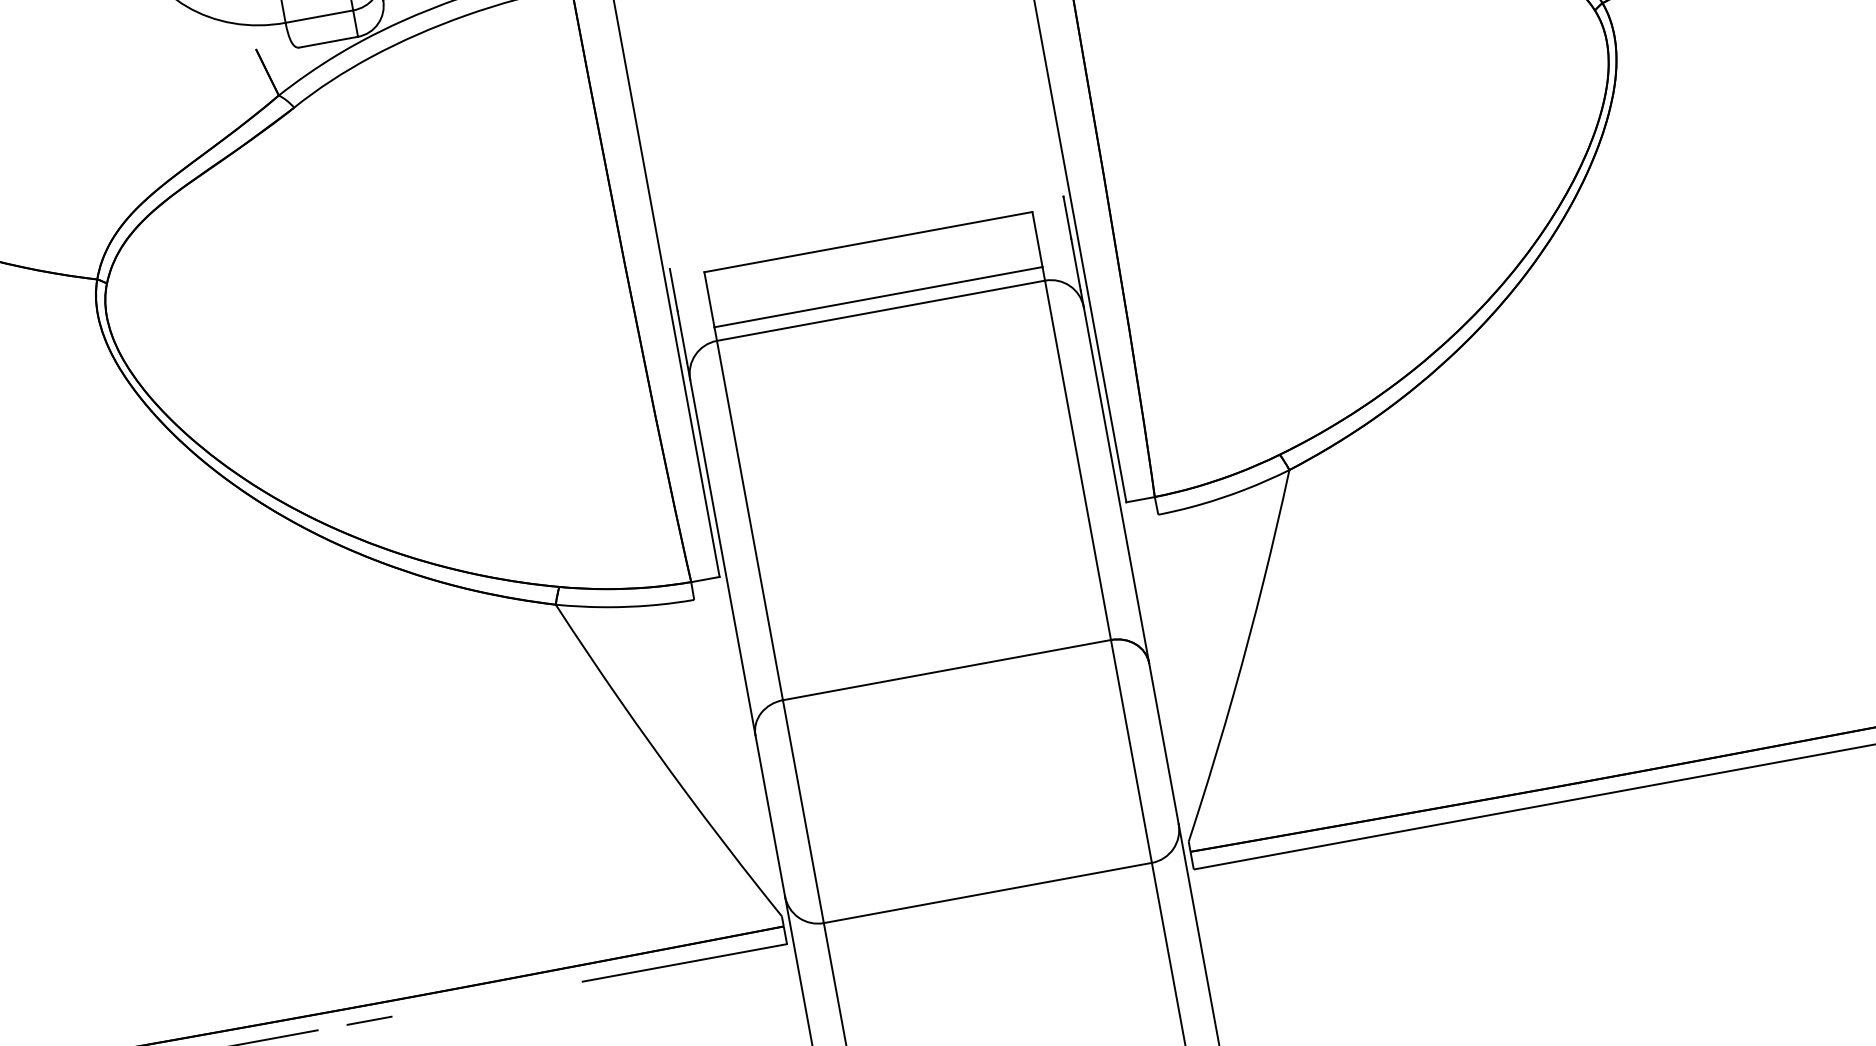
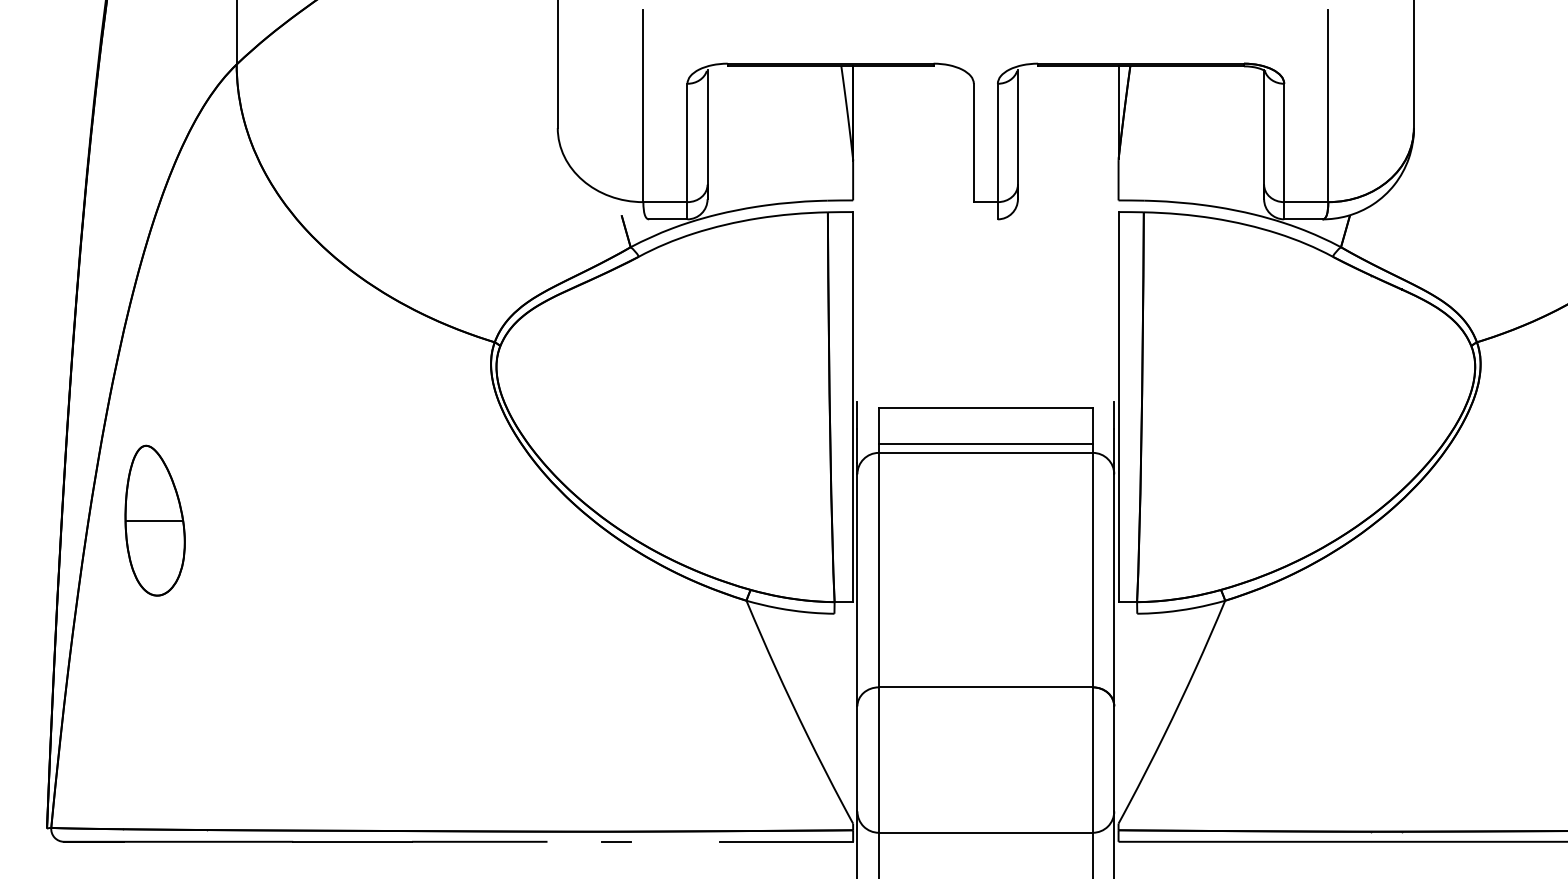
line: (369, 1020) -> (616, 841), moved

